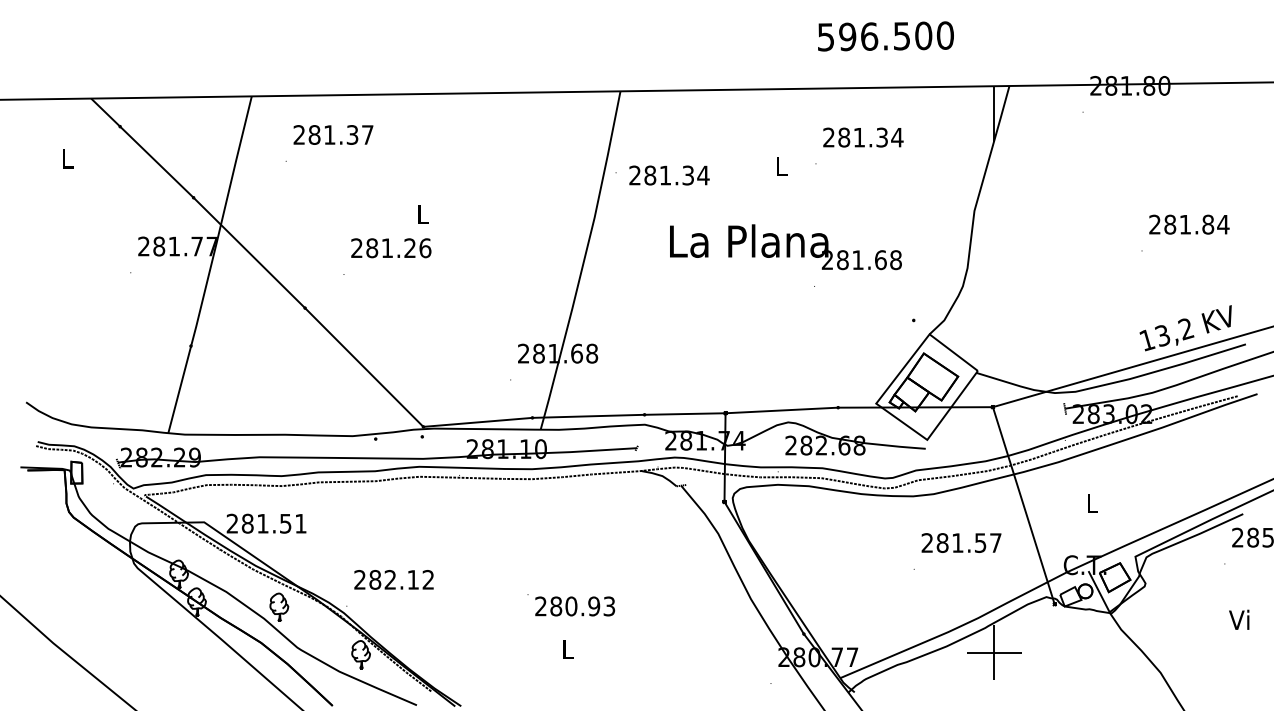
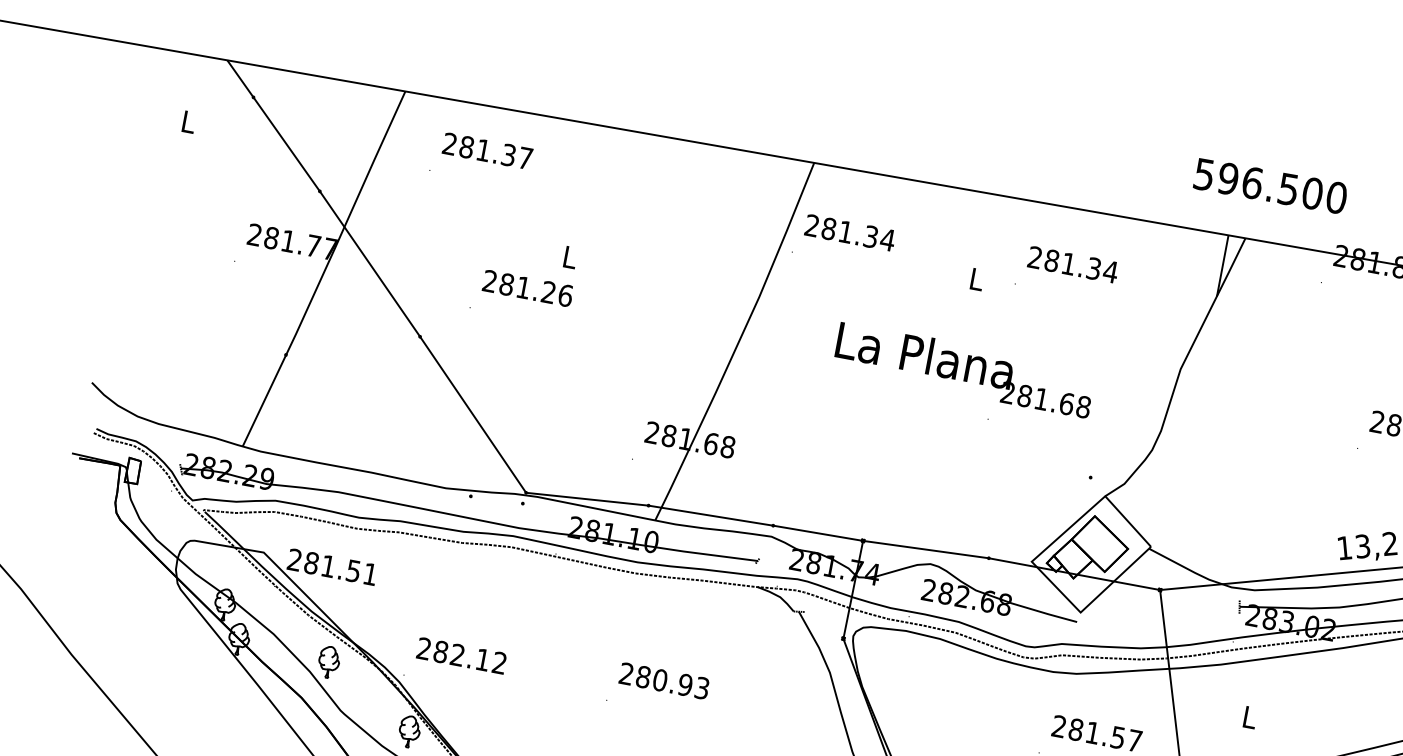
text: (885, 36) -> (1270, 186), moved
text: (669, 175) -> (850, 232), moved
text: (575, 606) -> (664, 681), moved

